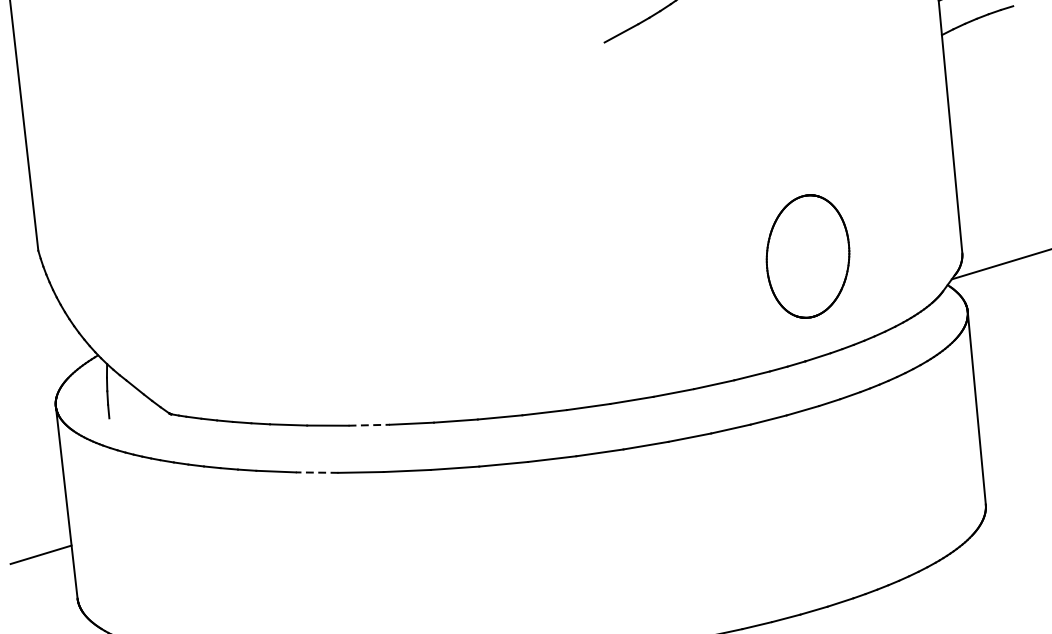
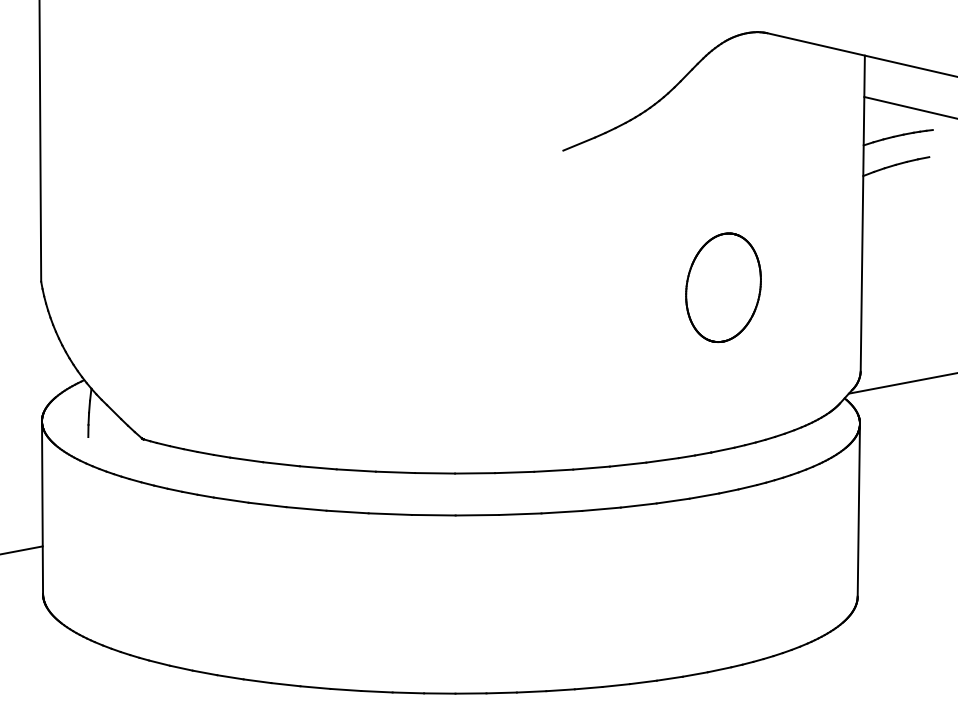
part: (807, 256) -> (723, 287), moved
line: (369, 424) -> (318, 467), dashed -> solid
line: (317, 472) -> (267, 504), dashed -> solid

